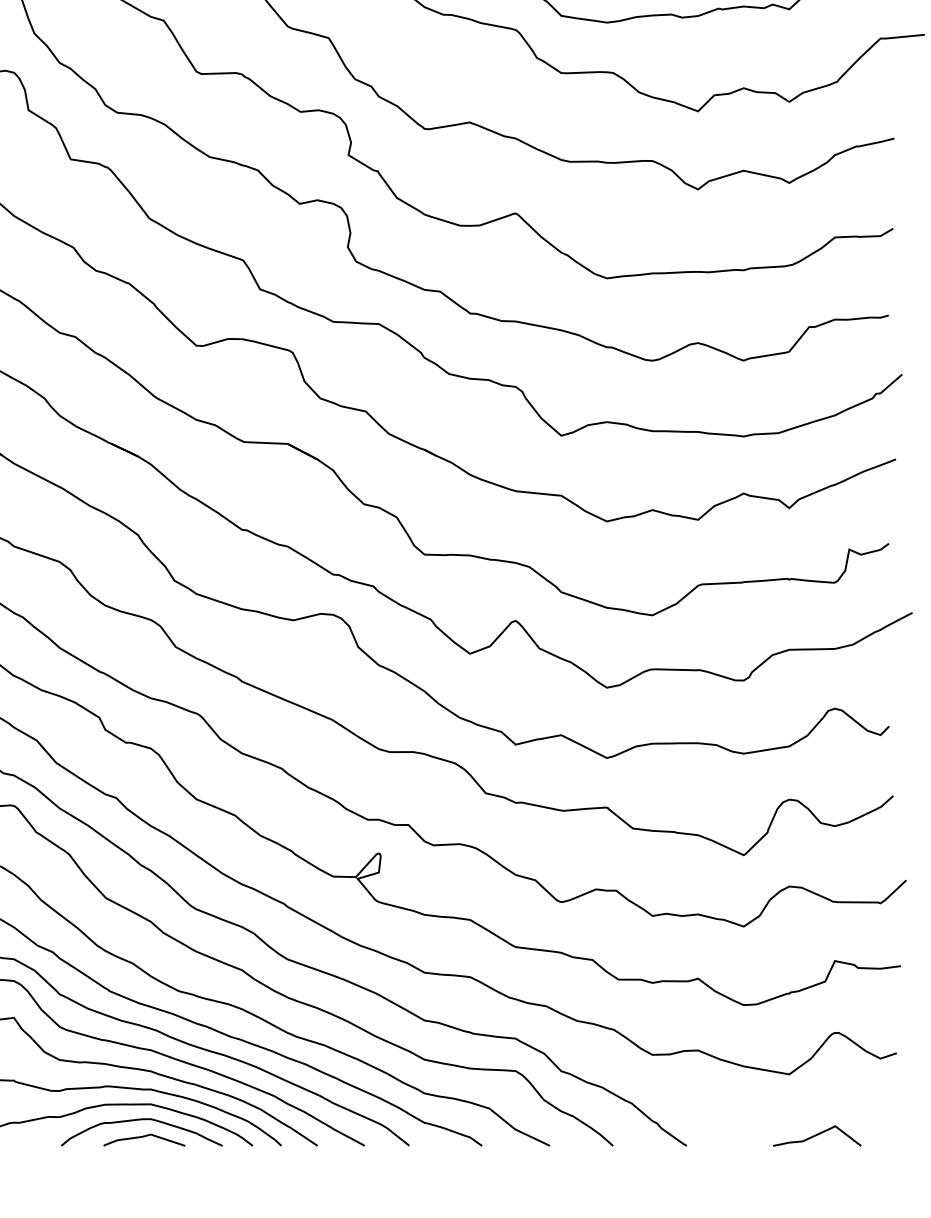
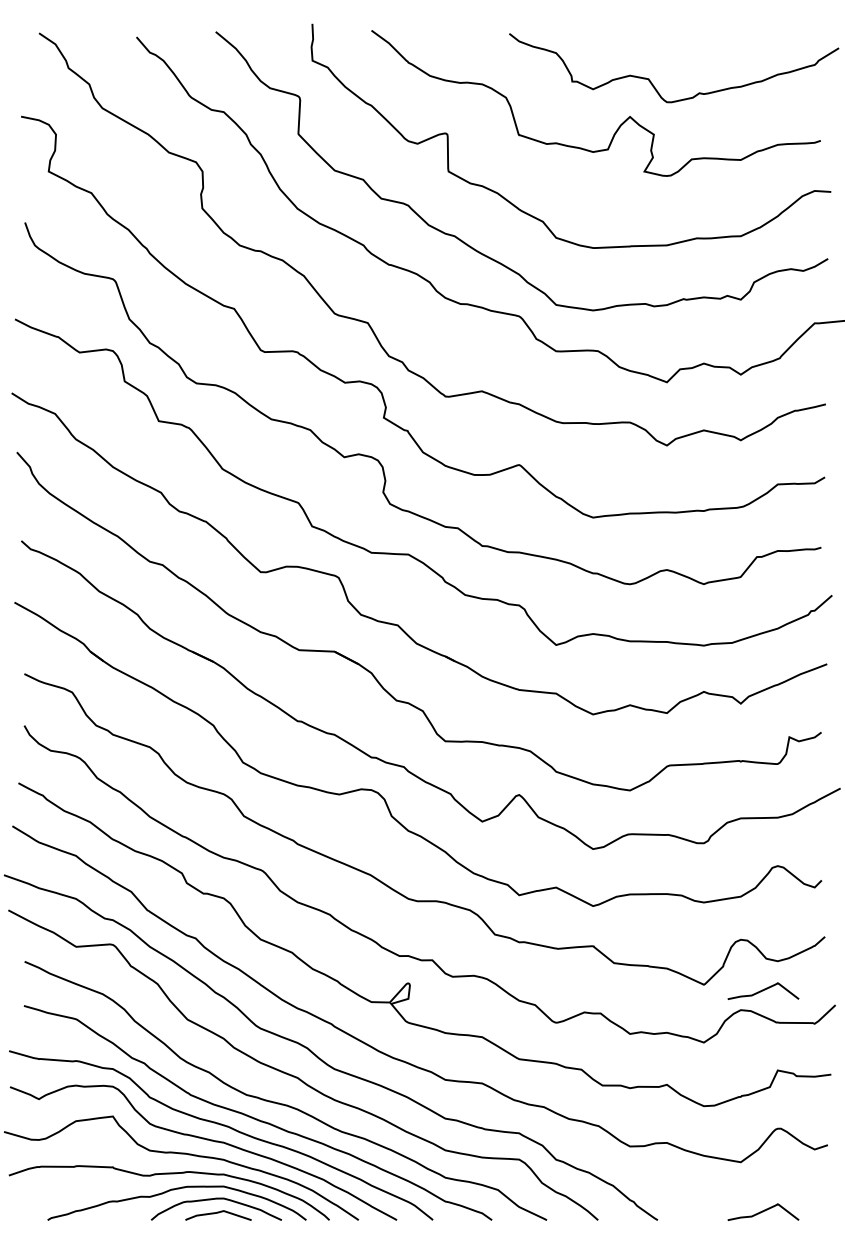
curve: (817, 862) -> (763, 990), added

